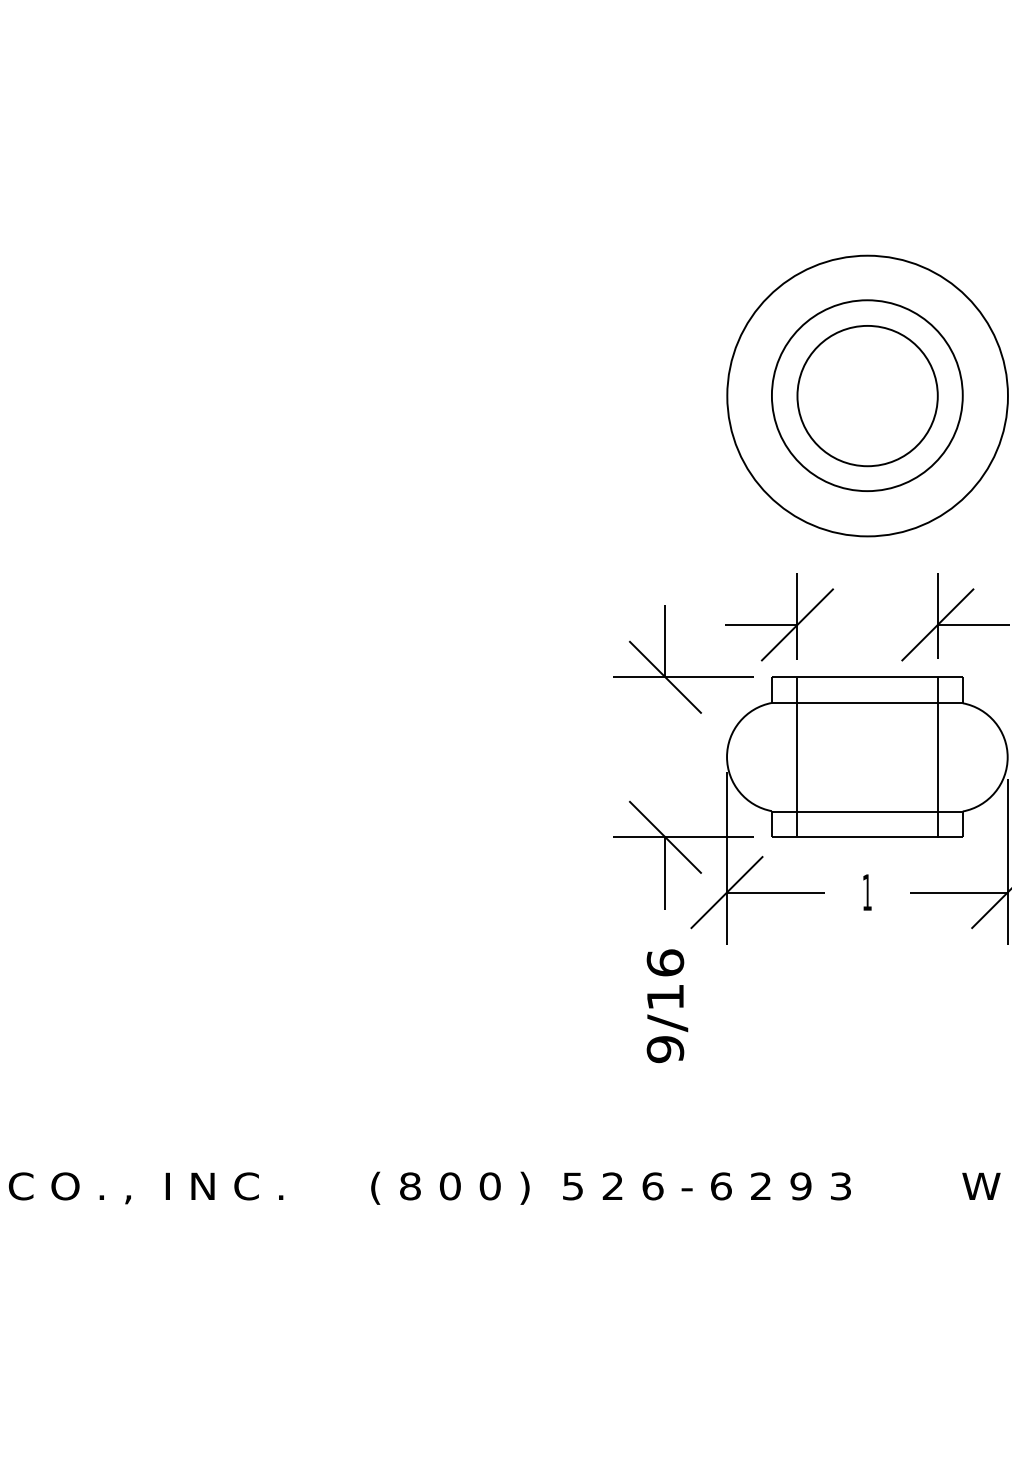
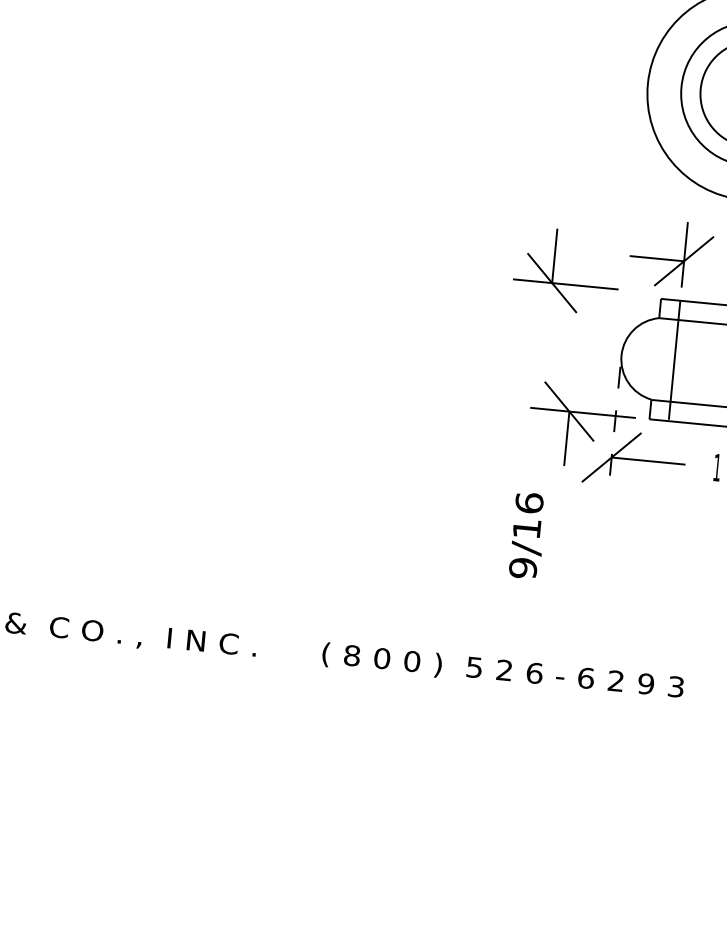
part: (683, 676) -> (565, 283), moved
line: (726, 858) -> (613, 431), solid -> dashed
text: (667, 1006) -> (527, 536), moved

